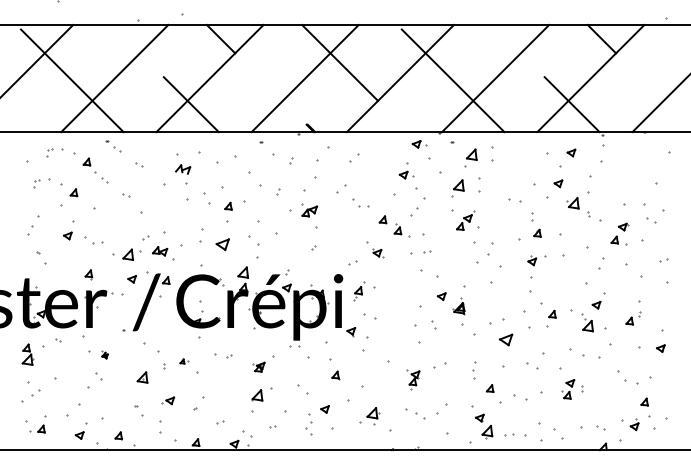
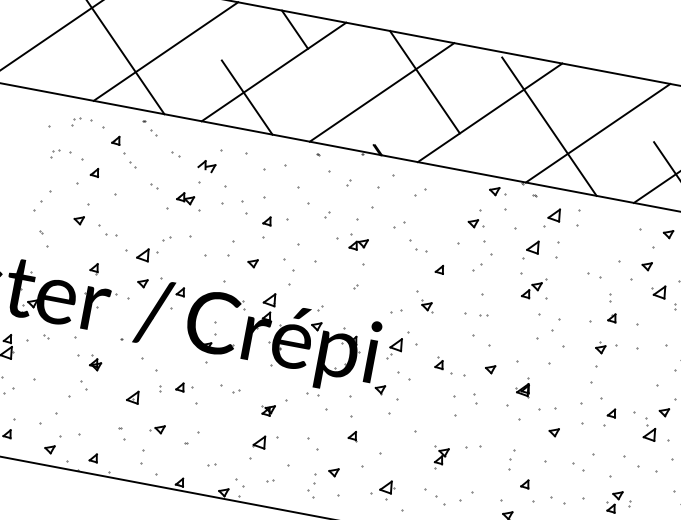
part: (183, 169) -> (207, 166), moved
part: (401, 230) -> (443, 364), moved
part: (222, 244) -> (252, 263), size x0.62
part: (163, 253) -> (188, 201), moved
part: (359, 291) -> (397, 345), size x1.43
part: (458, 306) -> (522, 386), moved
part: (505, 339) -> (553, 431), size x0.62
part: (104, 354) -> (95, 362), size x1.67
part: (184, 361) -> (184, 387), size x1.67

